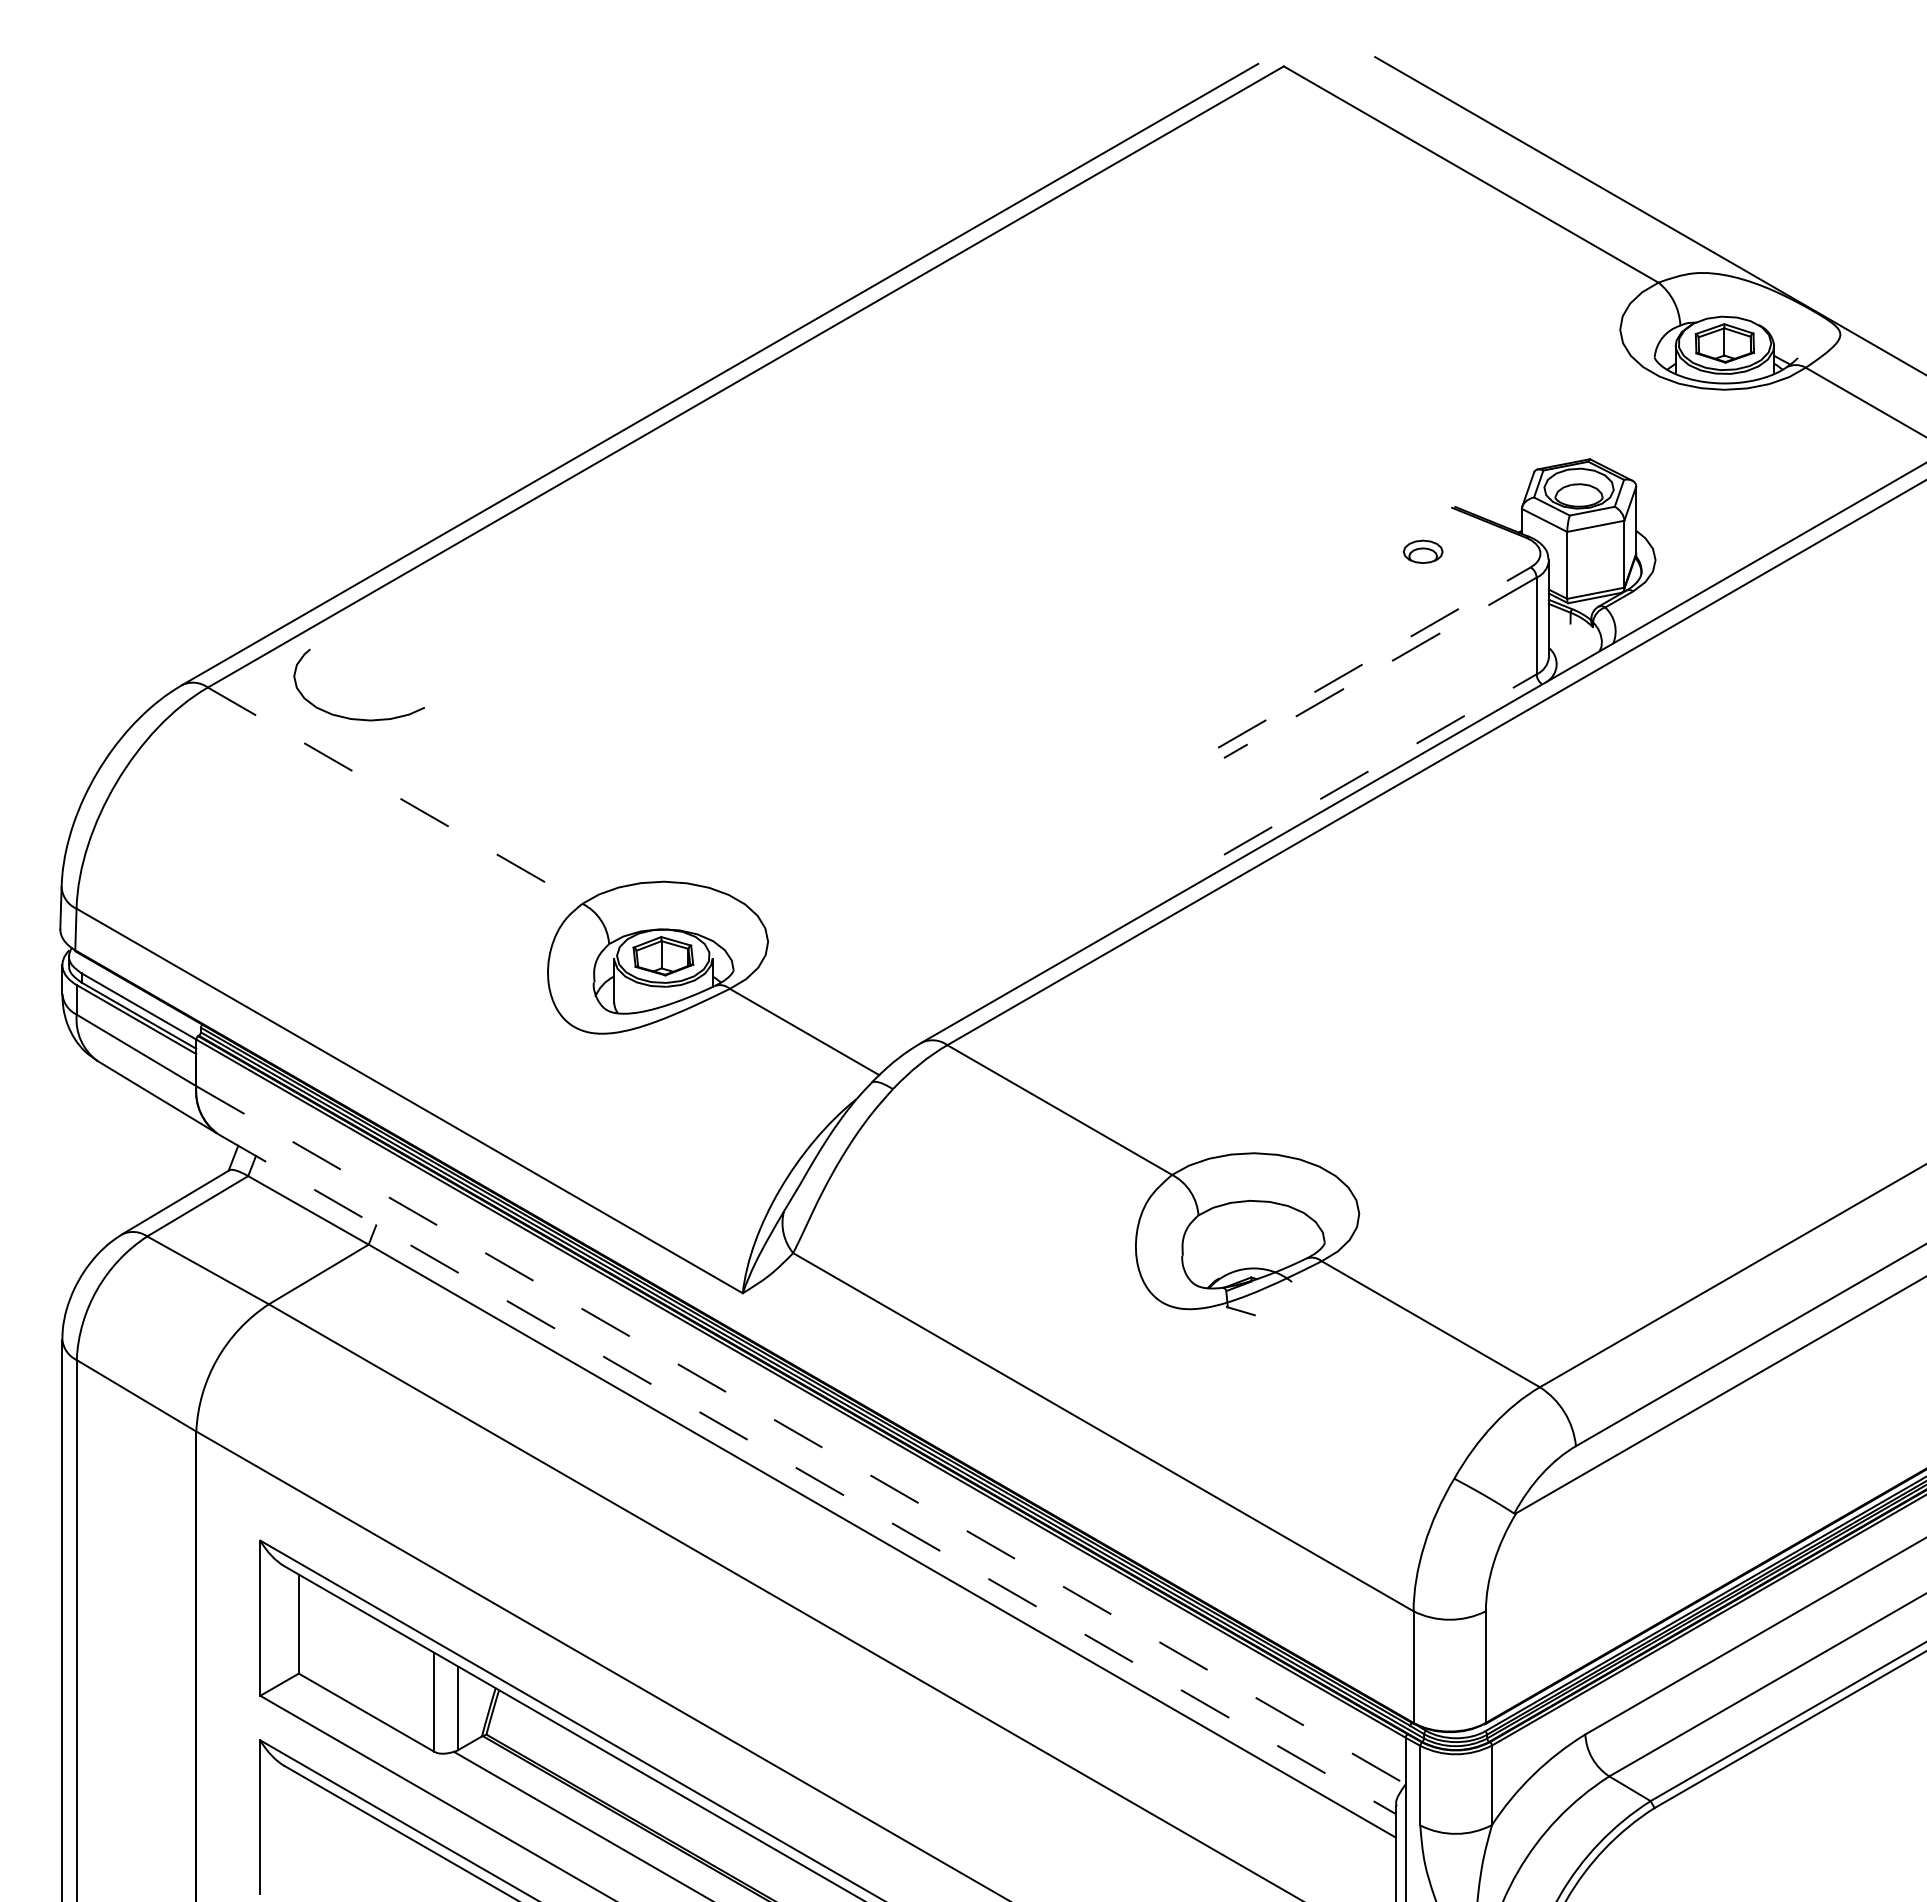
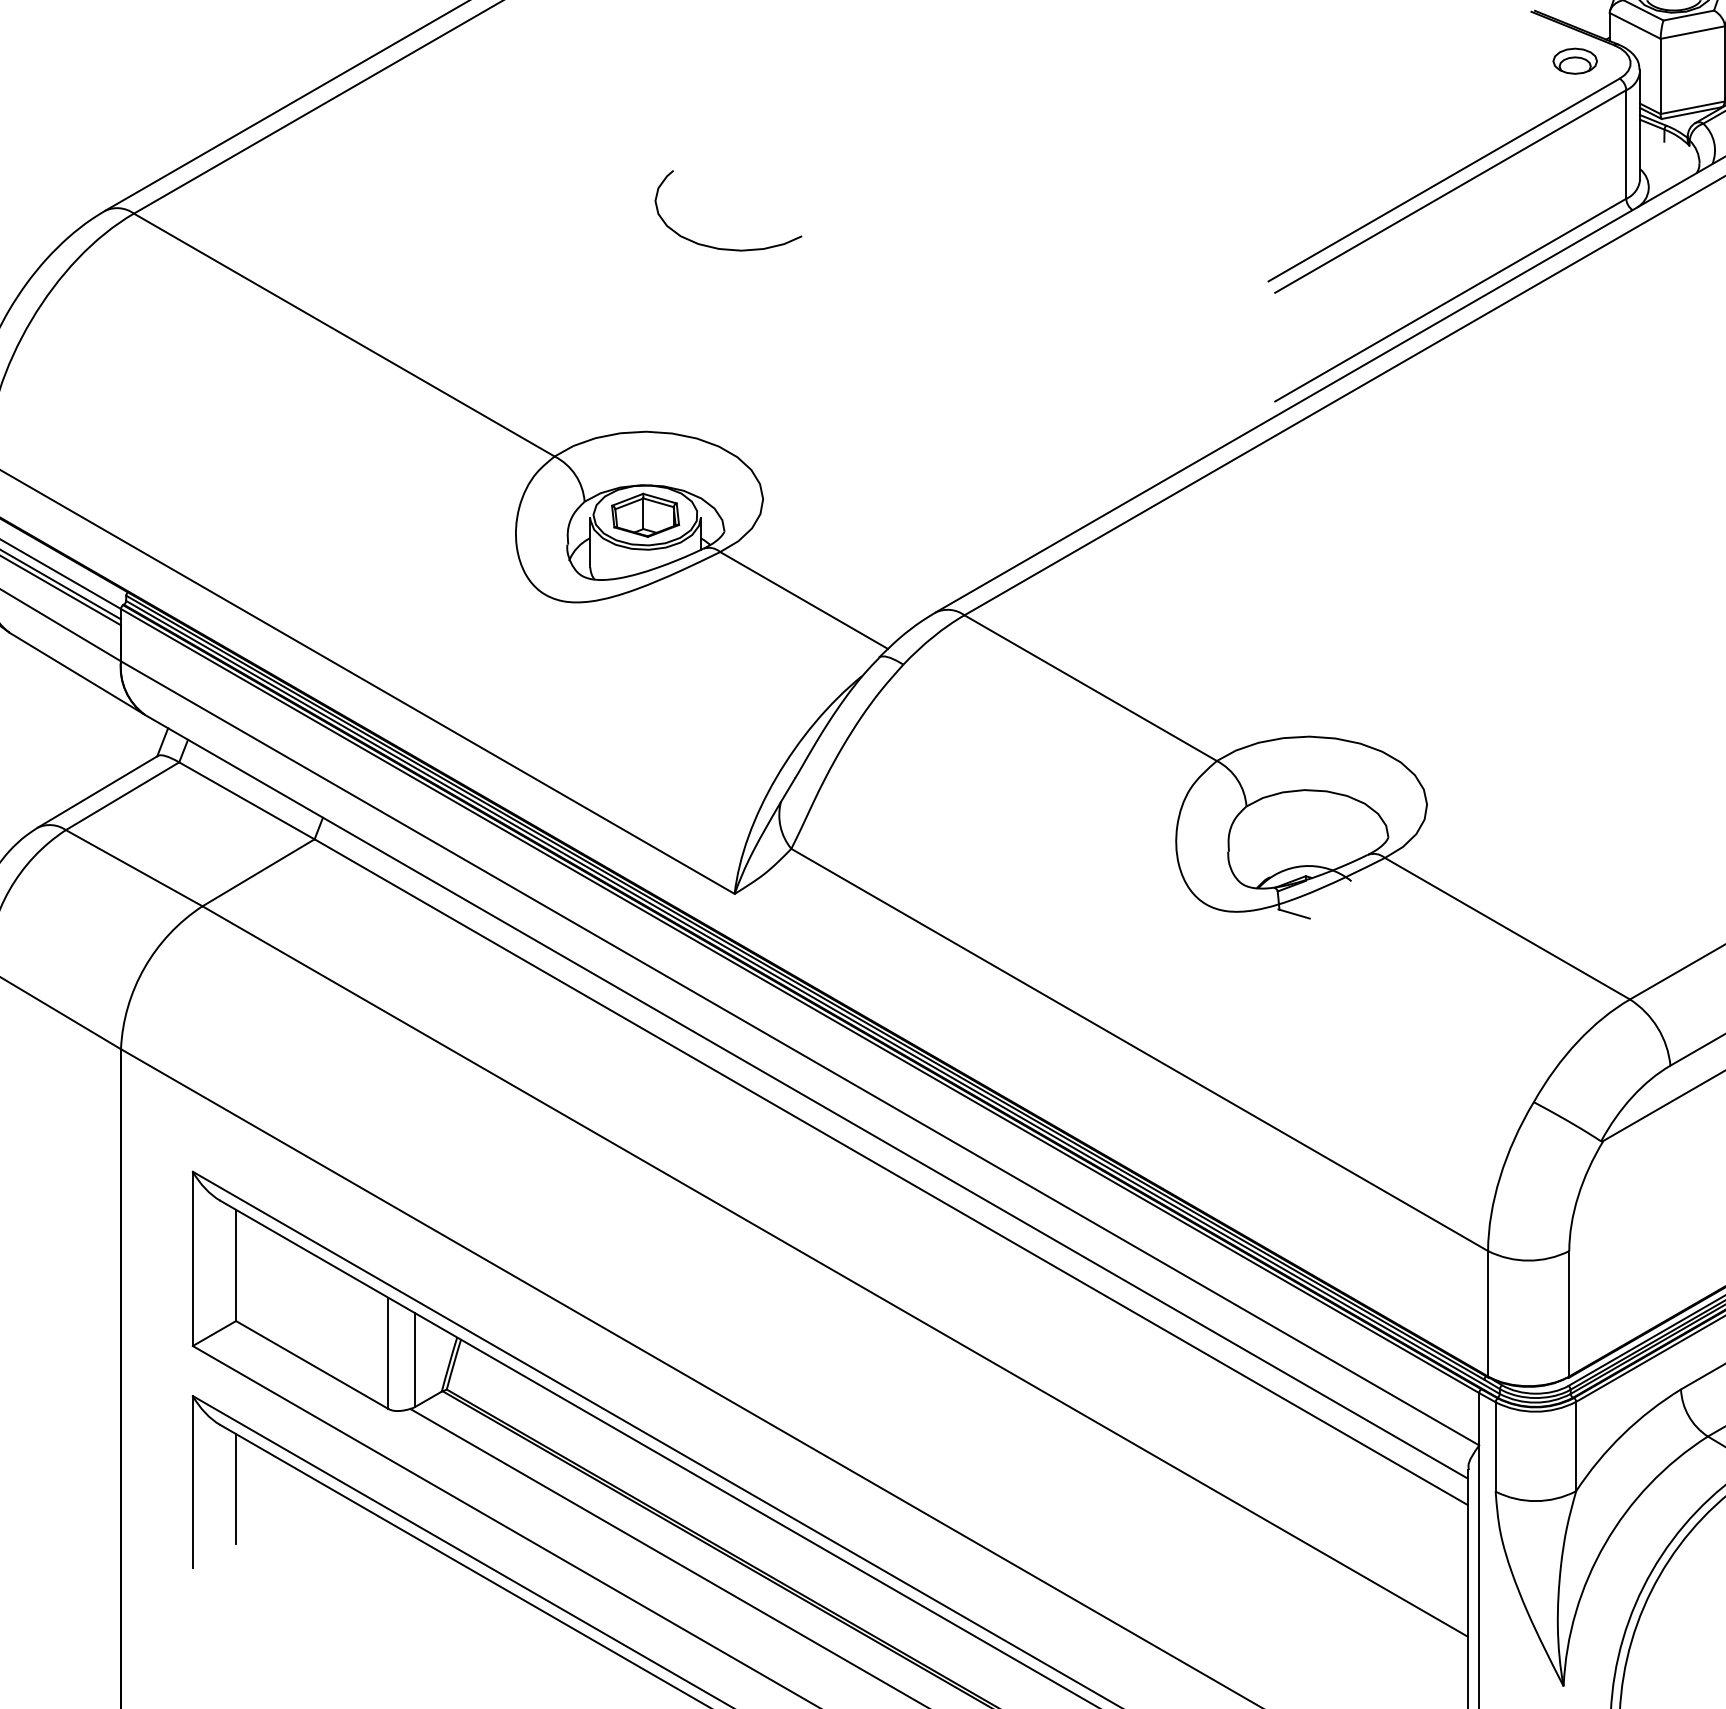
part: (1422, 551) -> (1574, 60), moved
line: (1374, 657) -> (1444, 179), dashed -> solid
line: (1379, 668) -> (1449, 192), dashed -> solid
curve: (358, 718) -> (727, 248), moved
line: (1380, 764) -> (1450, 300), dashed -> solid
line: (395, 795) -> (344, 334), dashed -> solid
line: (801, 1435) -> (800, 1053), dashed -> solid
line: (806, 1473) -> (806, 1096), dashed -> solid
line: (298, 1822) -> (235, 1488), added

